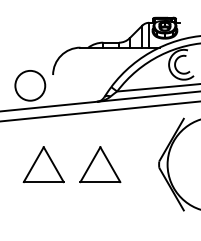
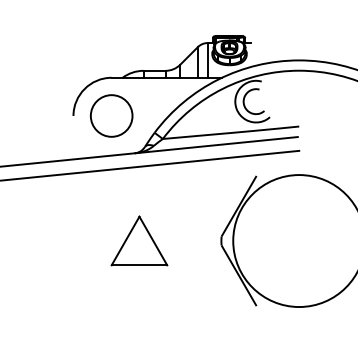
circle: (30, 85) -> (111, 115), moved
part: (43, 164) -> (60, 240), removed

